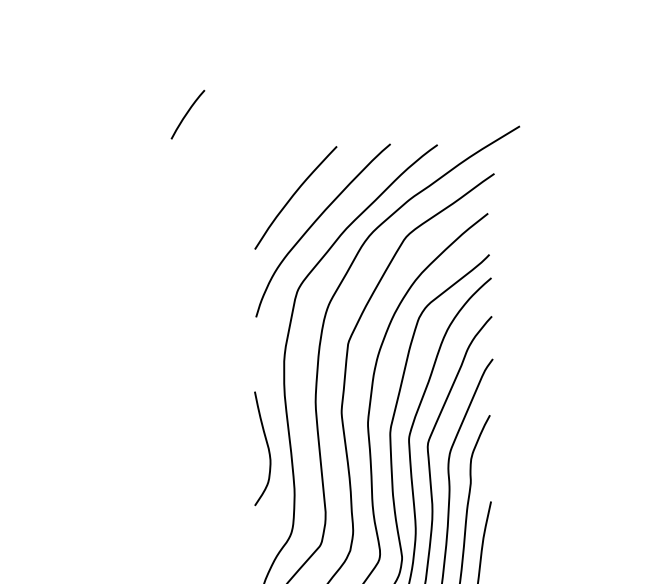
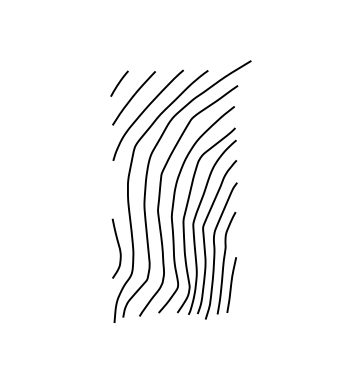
line: (187, 114) -> (119, 83), moved
curve: (266, 448) -> (118, 248), moved

